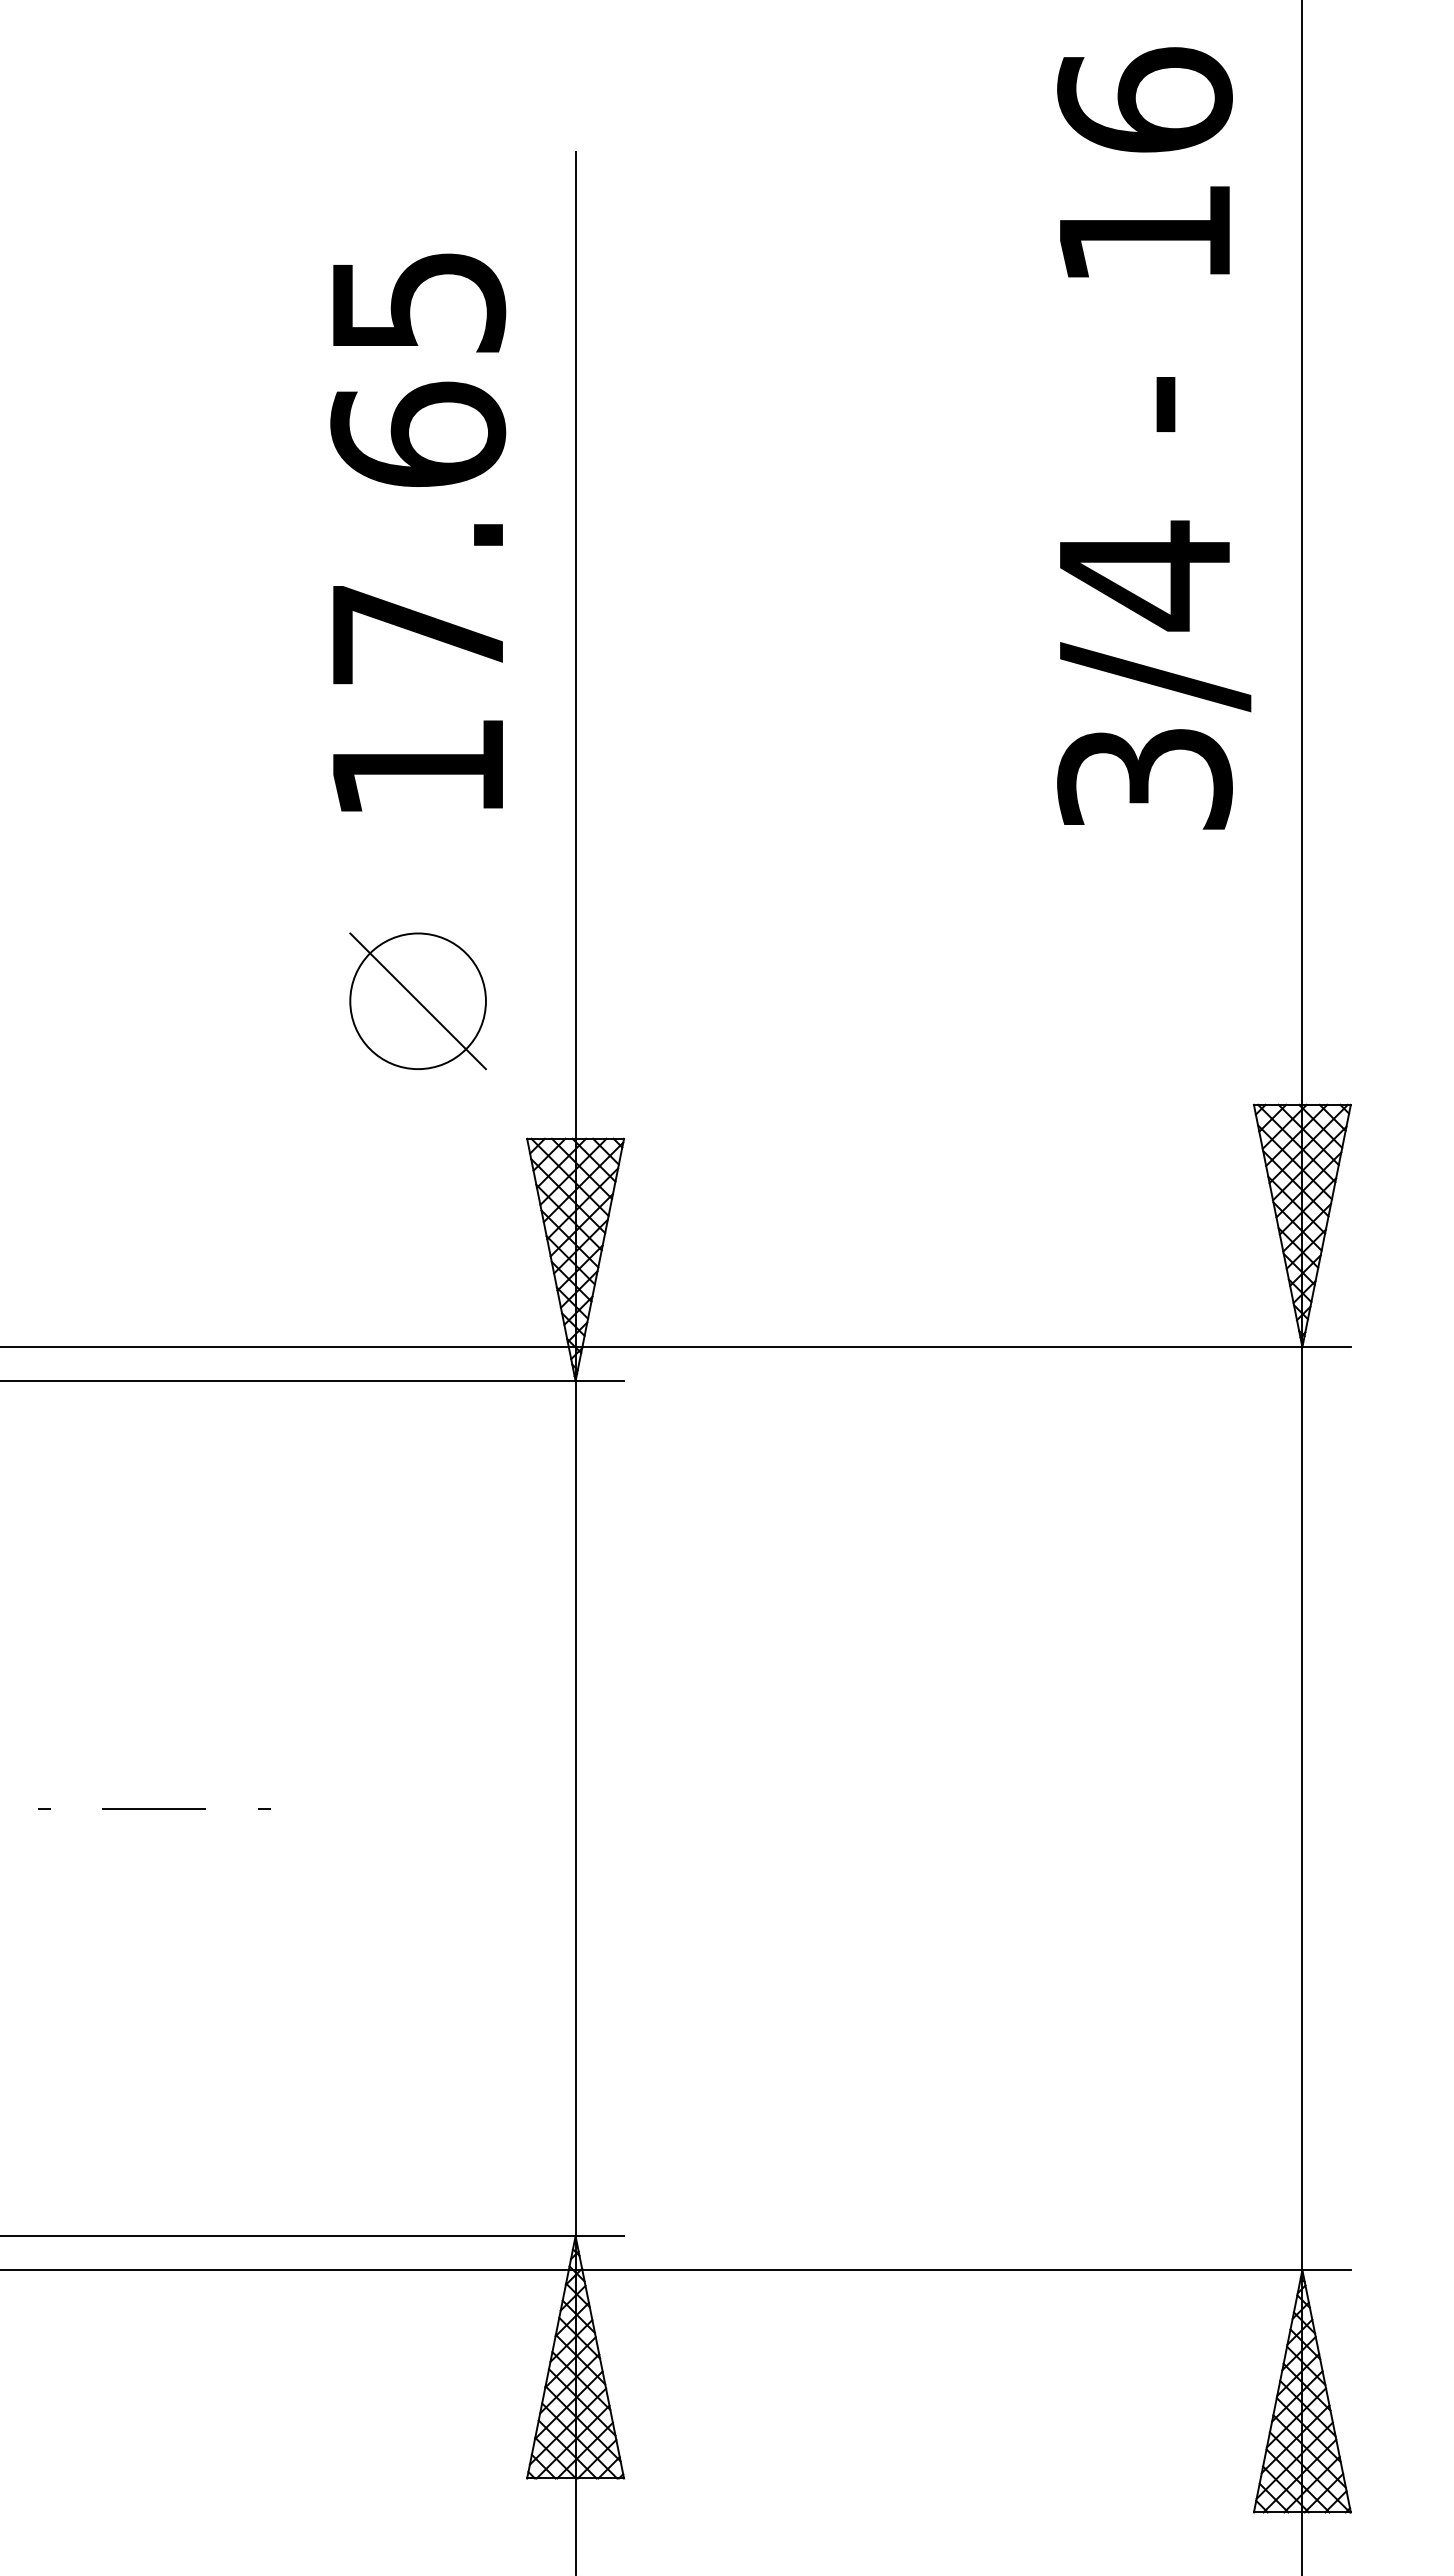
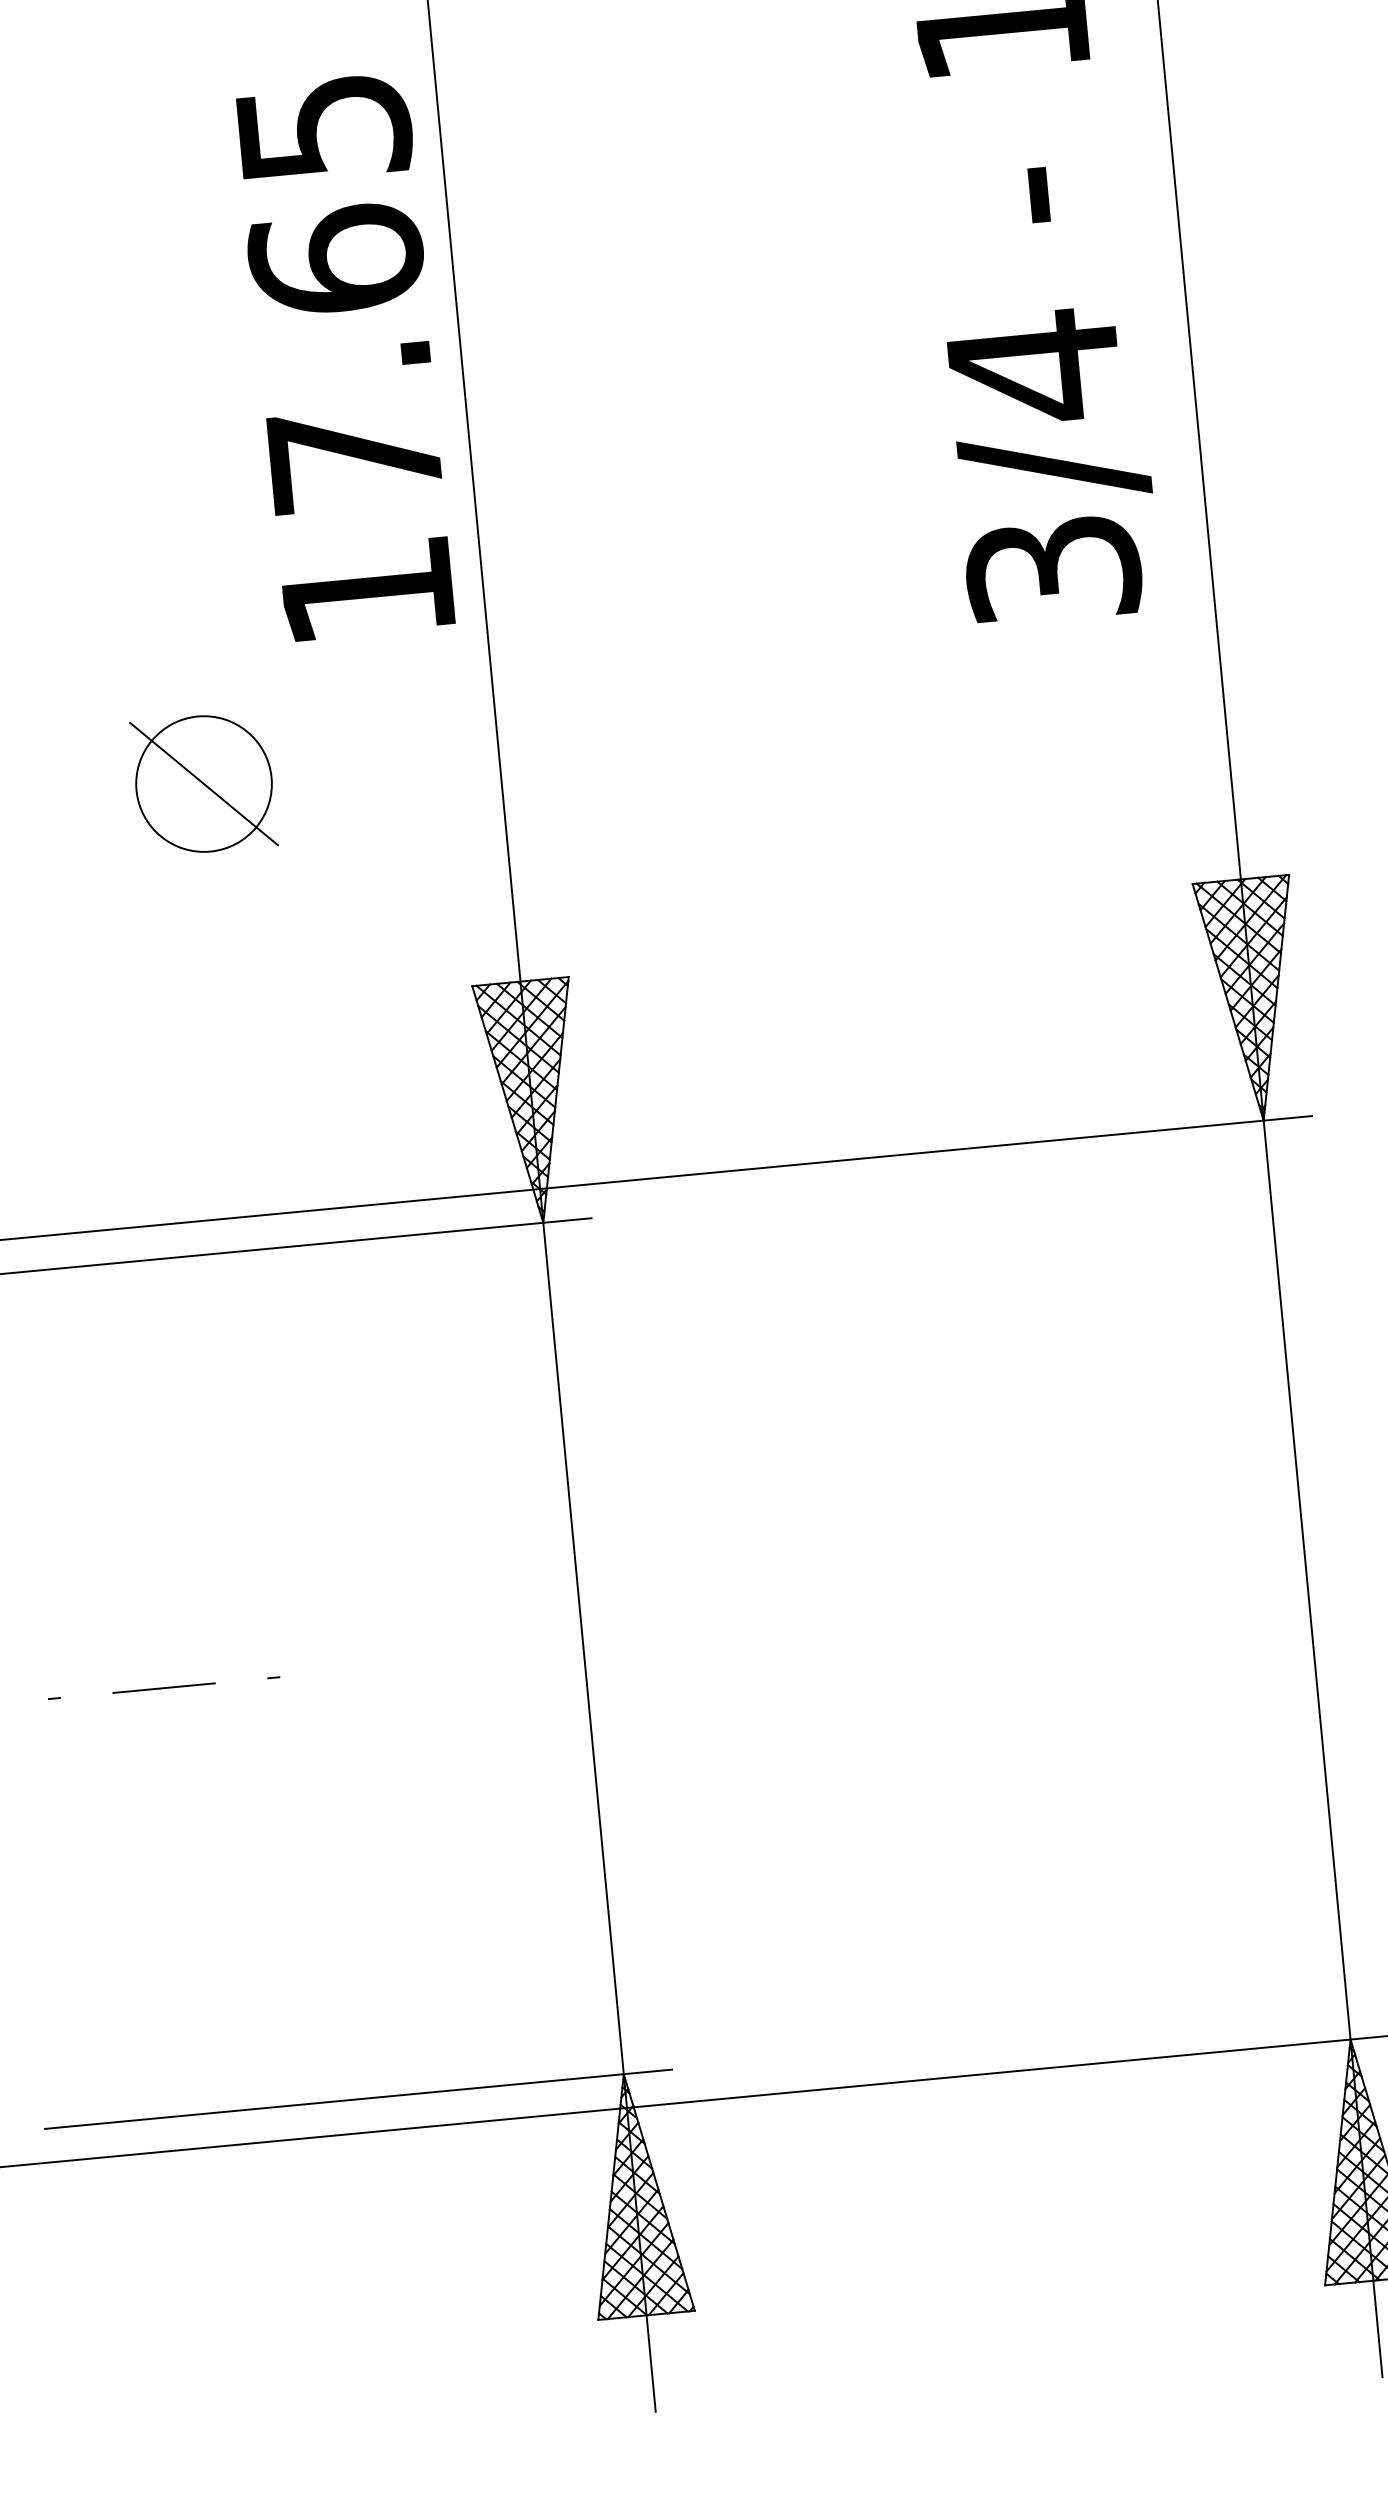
text: (418, 532) -> (345, 357), moved
part: (417, 1001) -> (203, 784), moved

